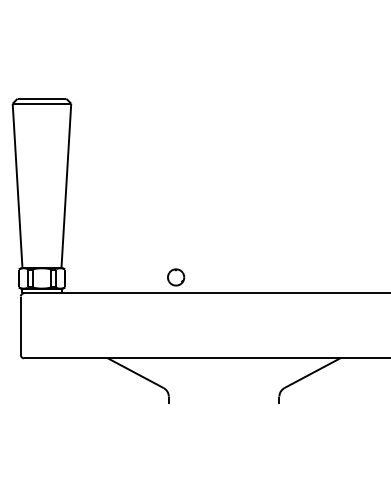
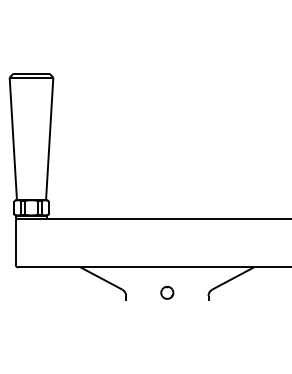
part: (176, 277) -> (167, 292), moved

